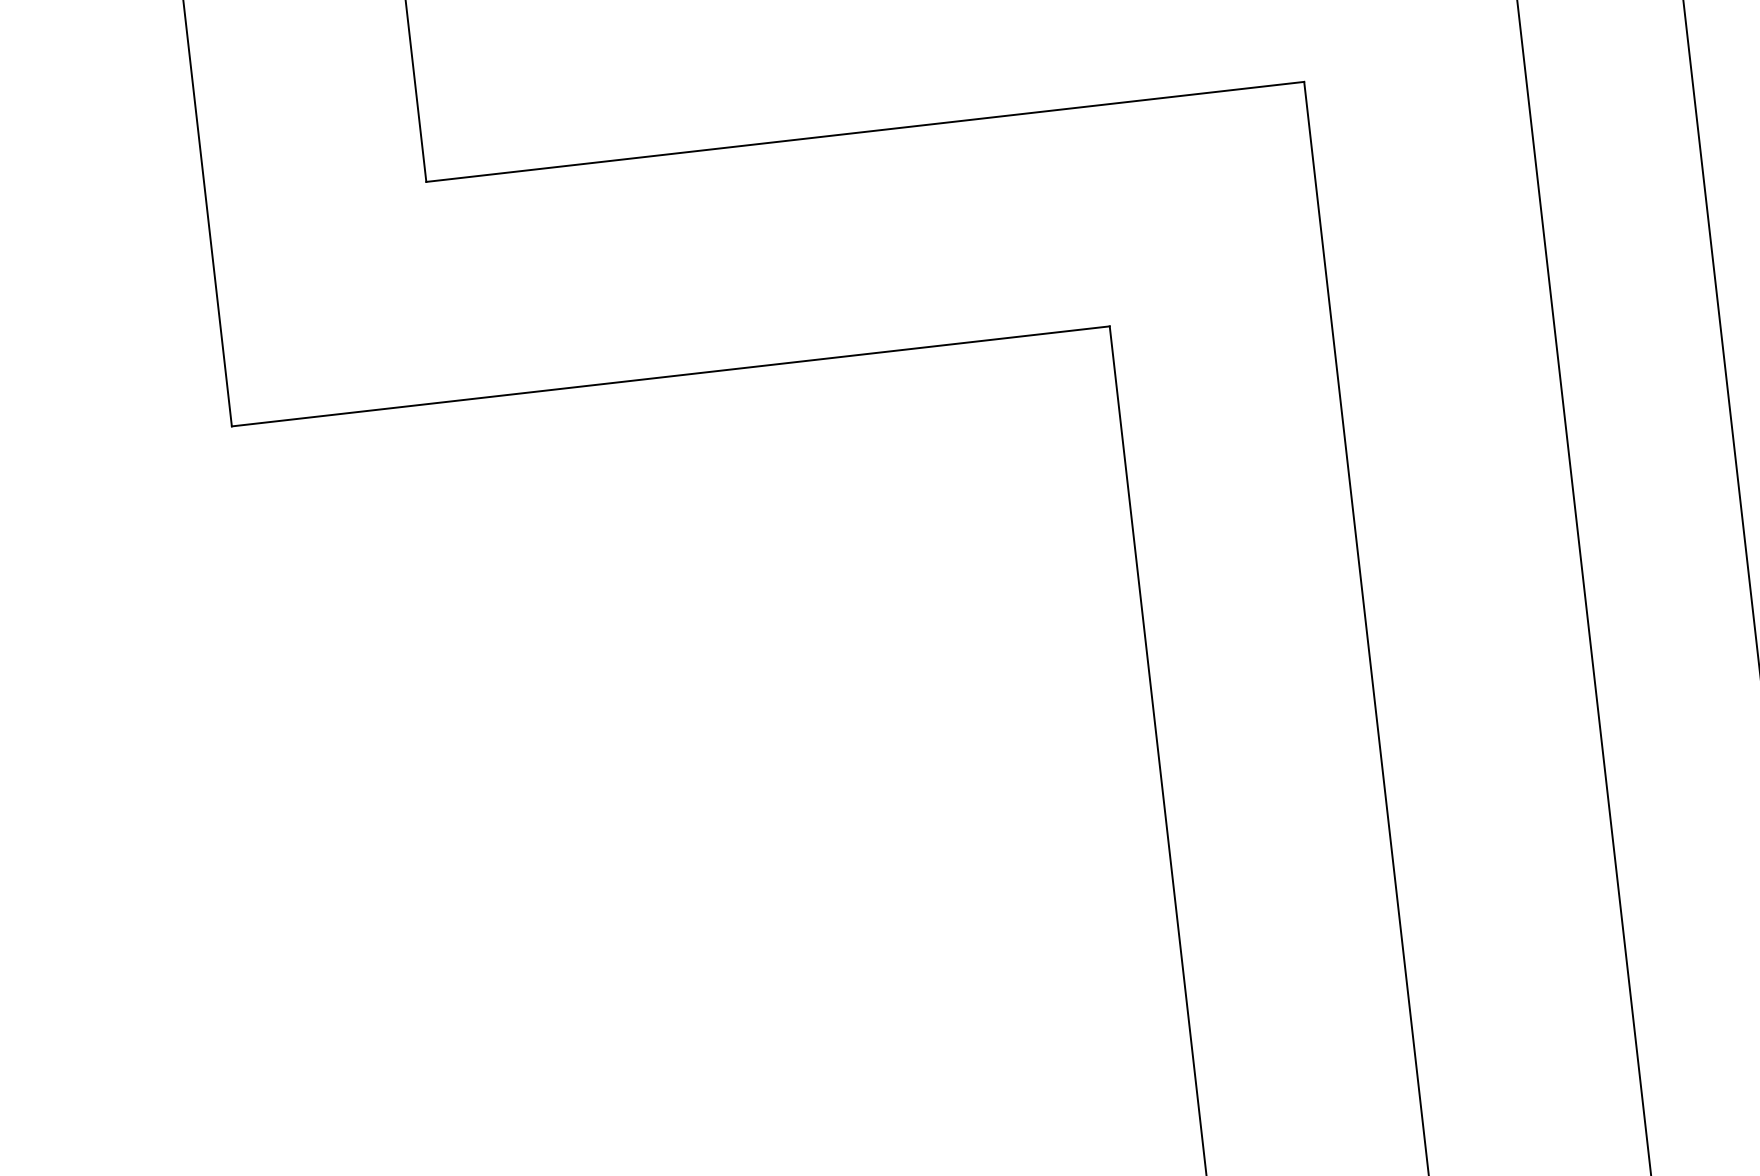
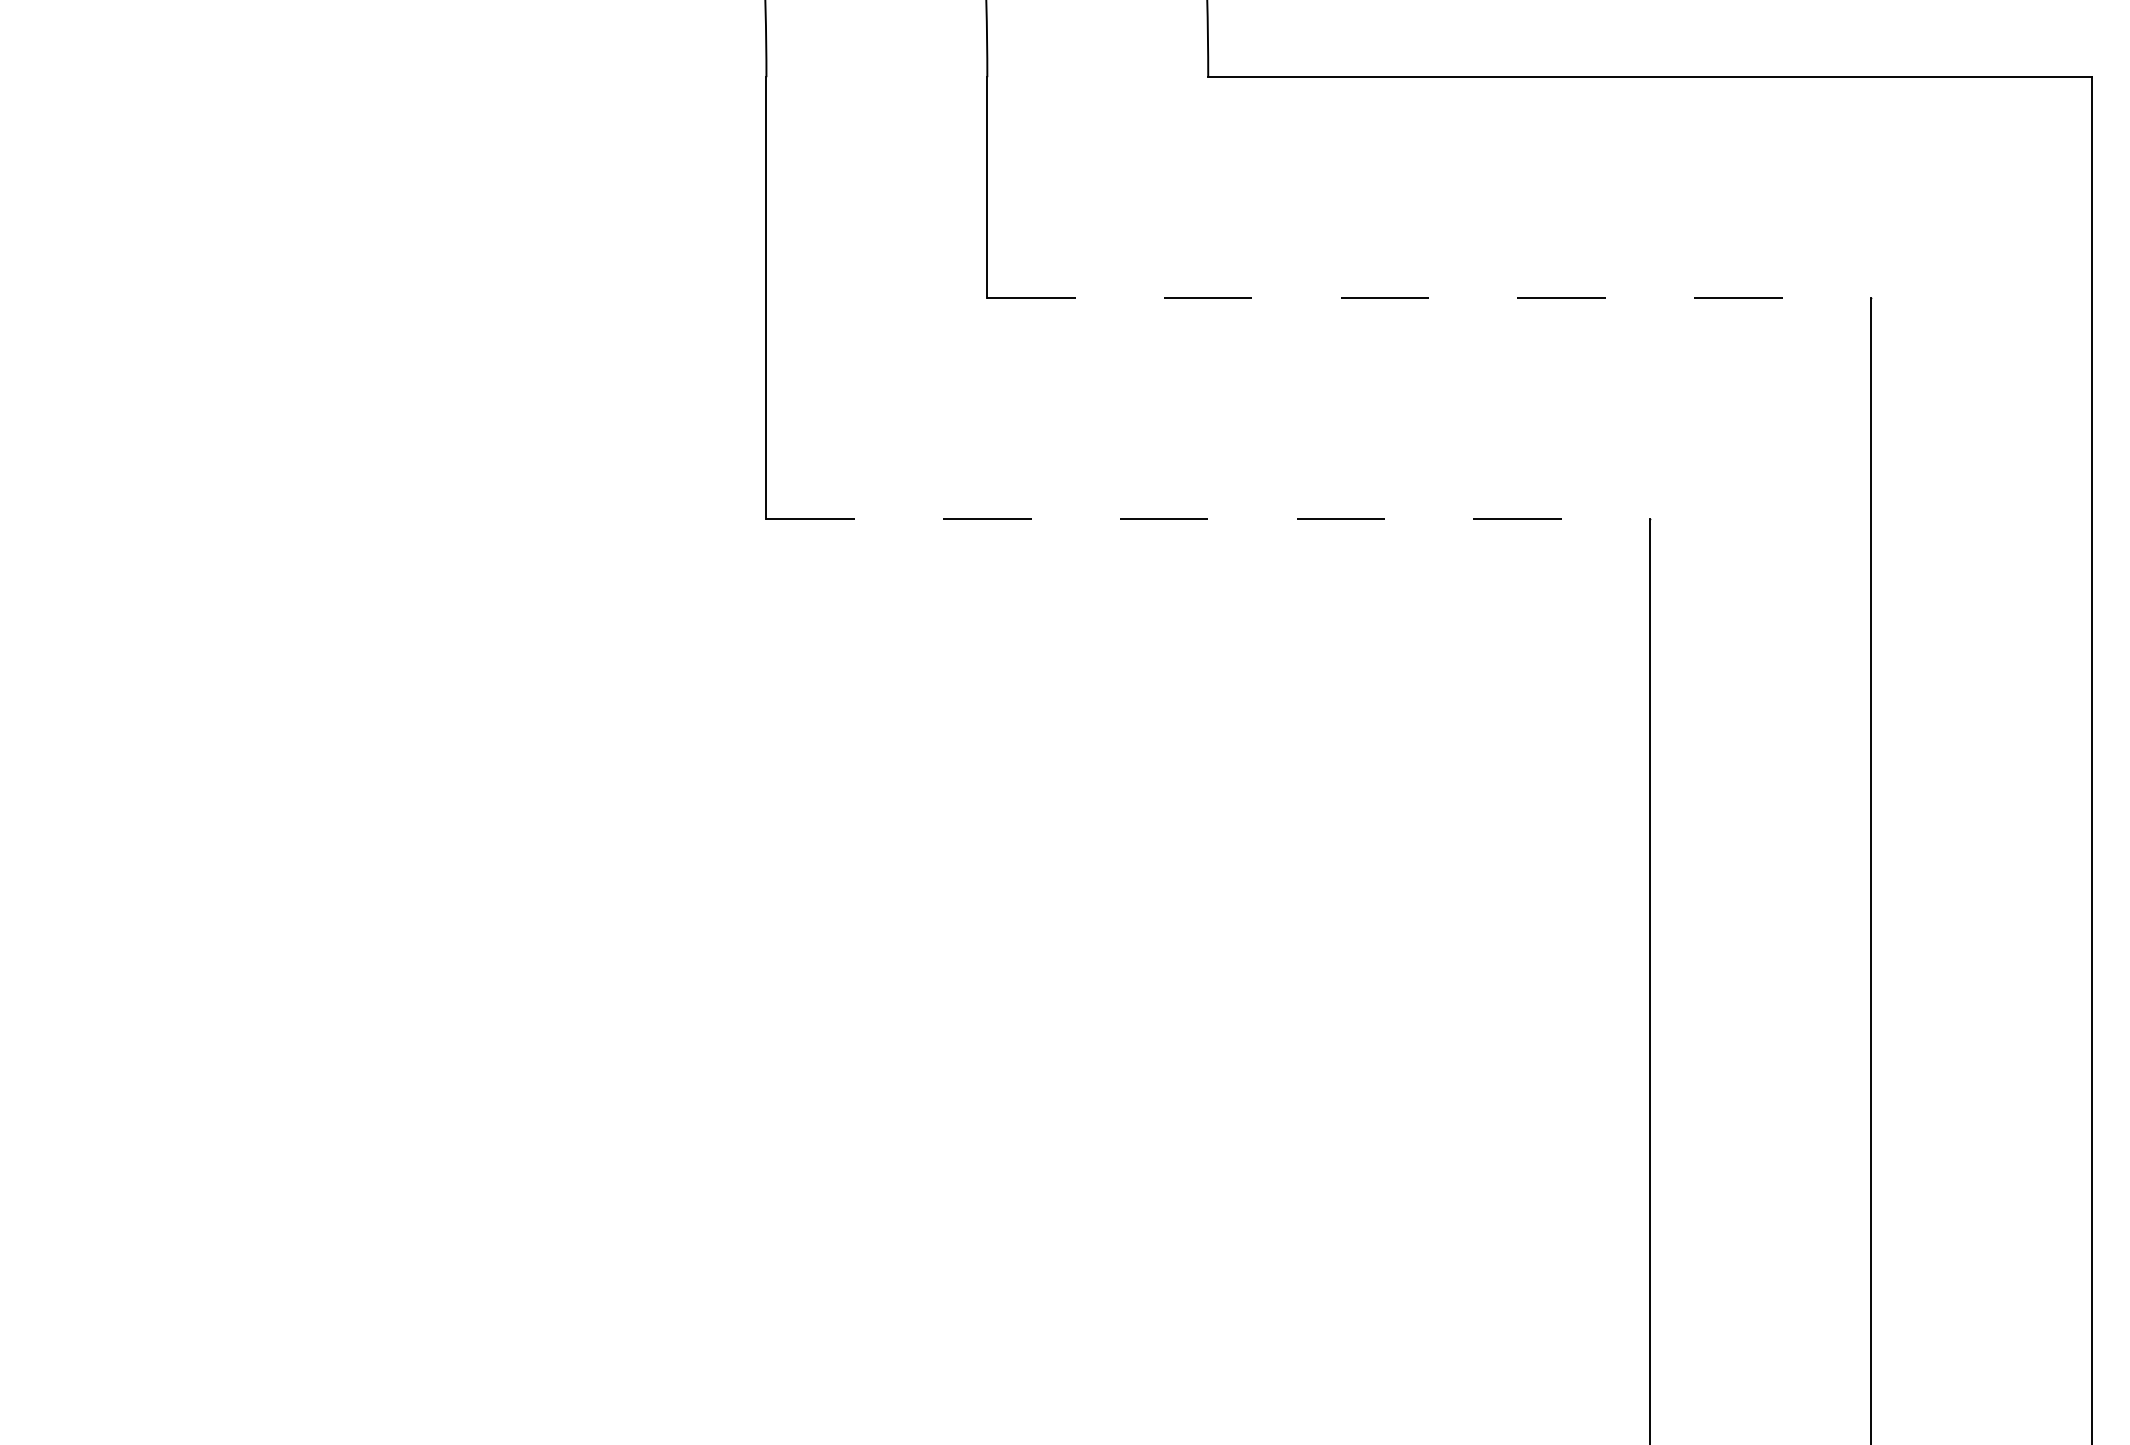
line: (865, 132) -> (1429, 298), solid -> dashed
line: (671, 375) -> (1208, 518), solid -> dashed

